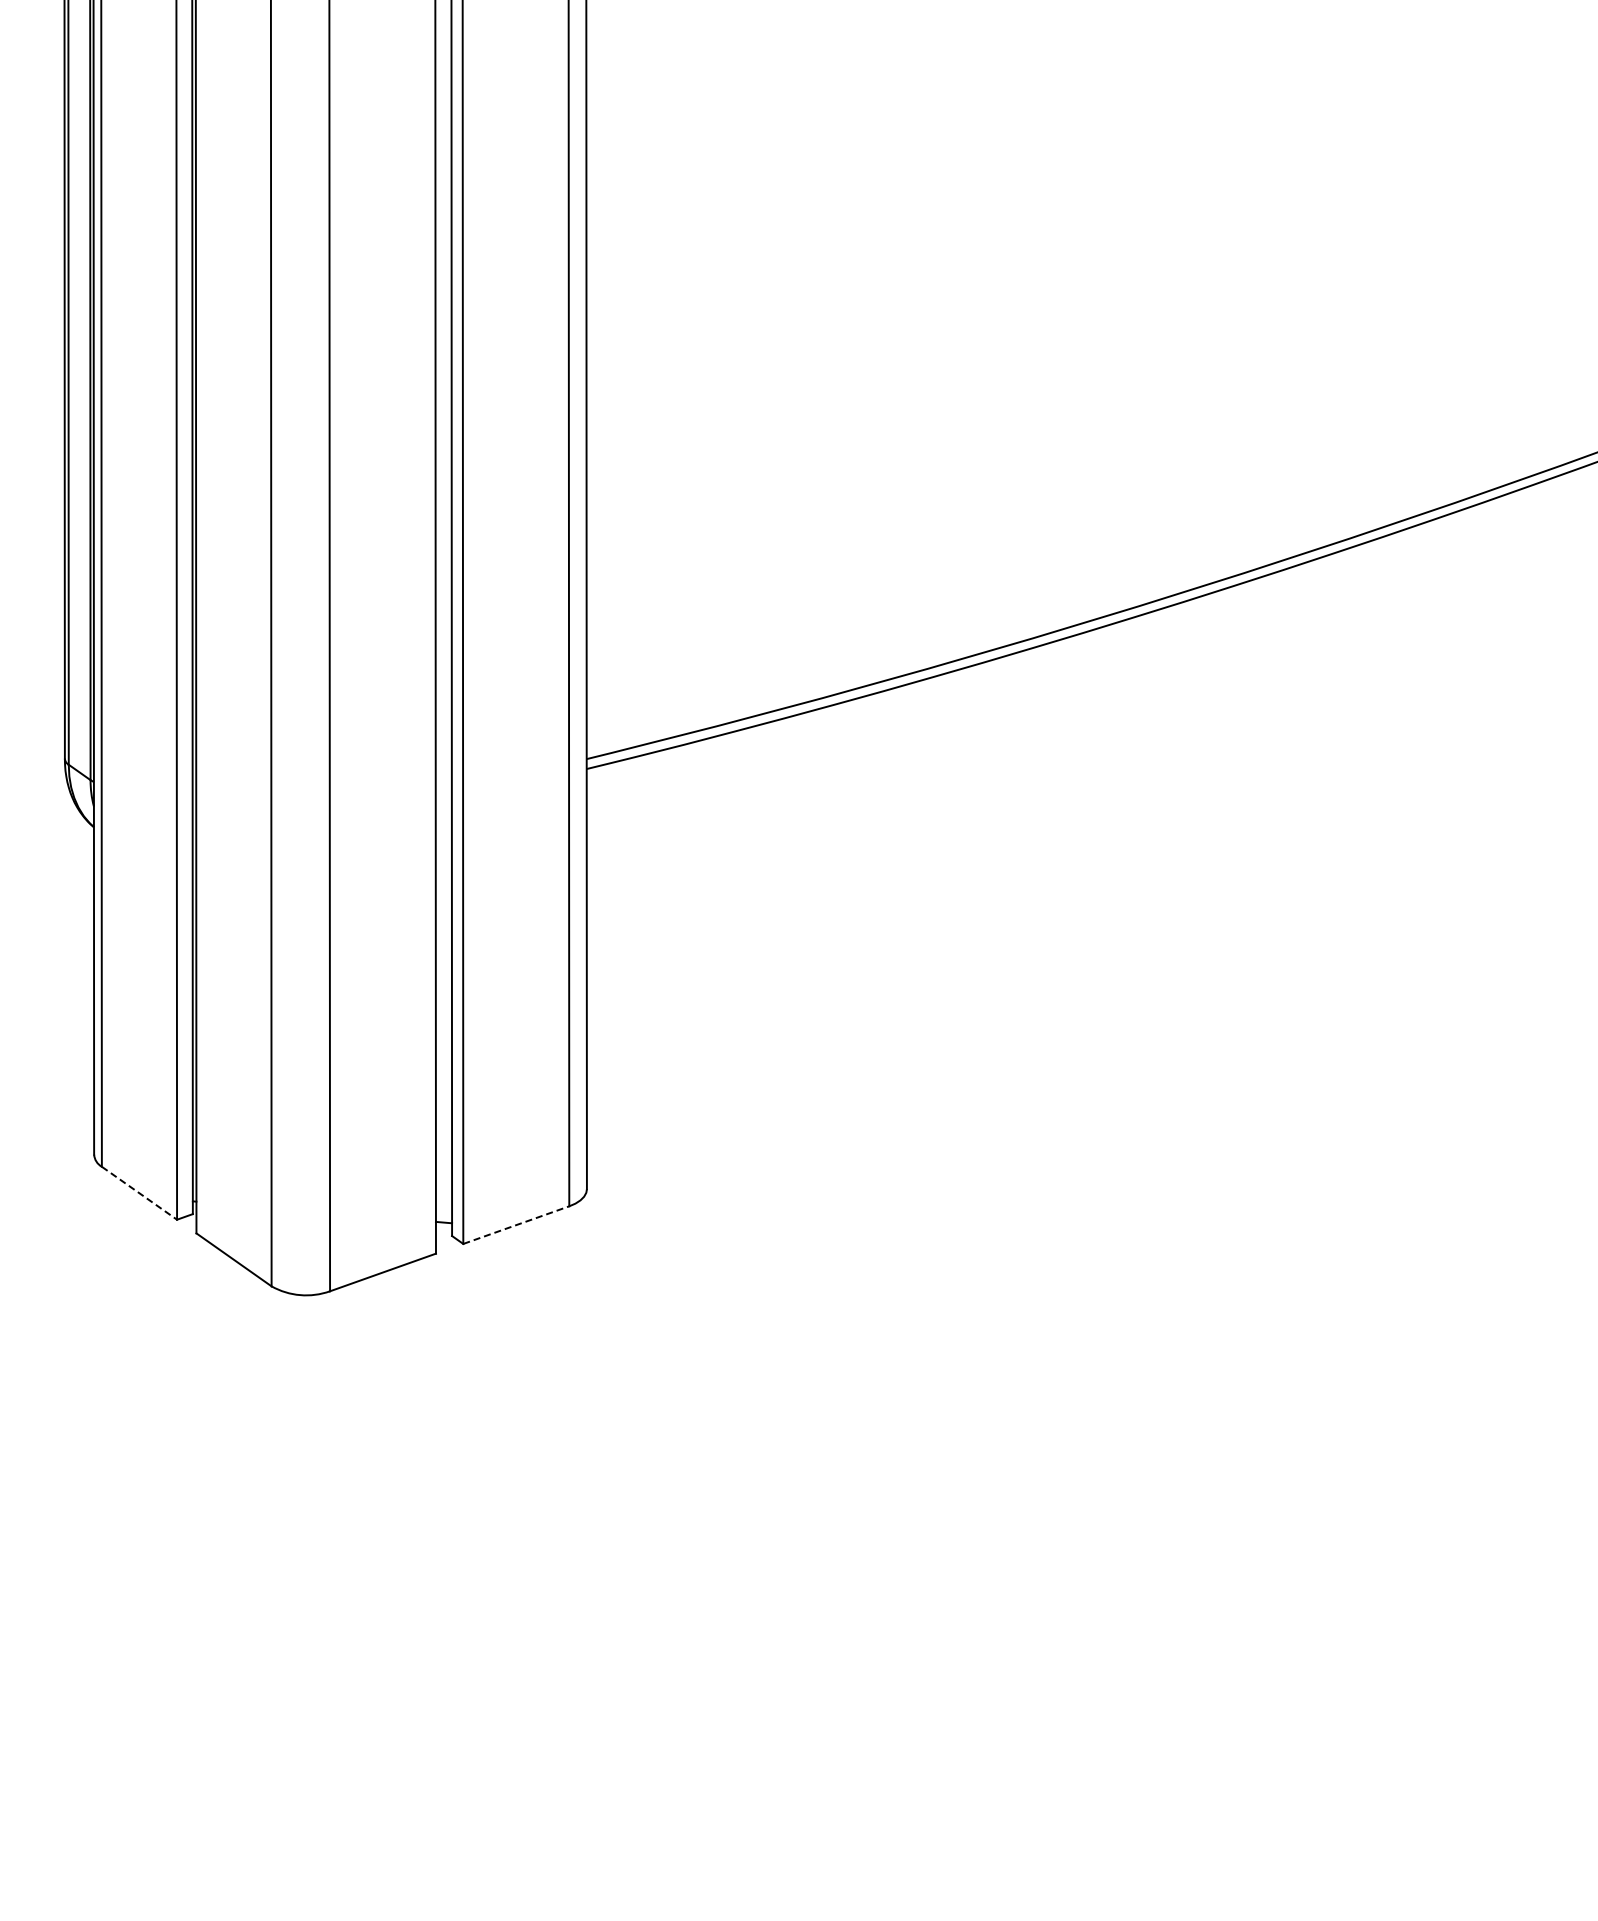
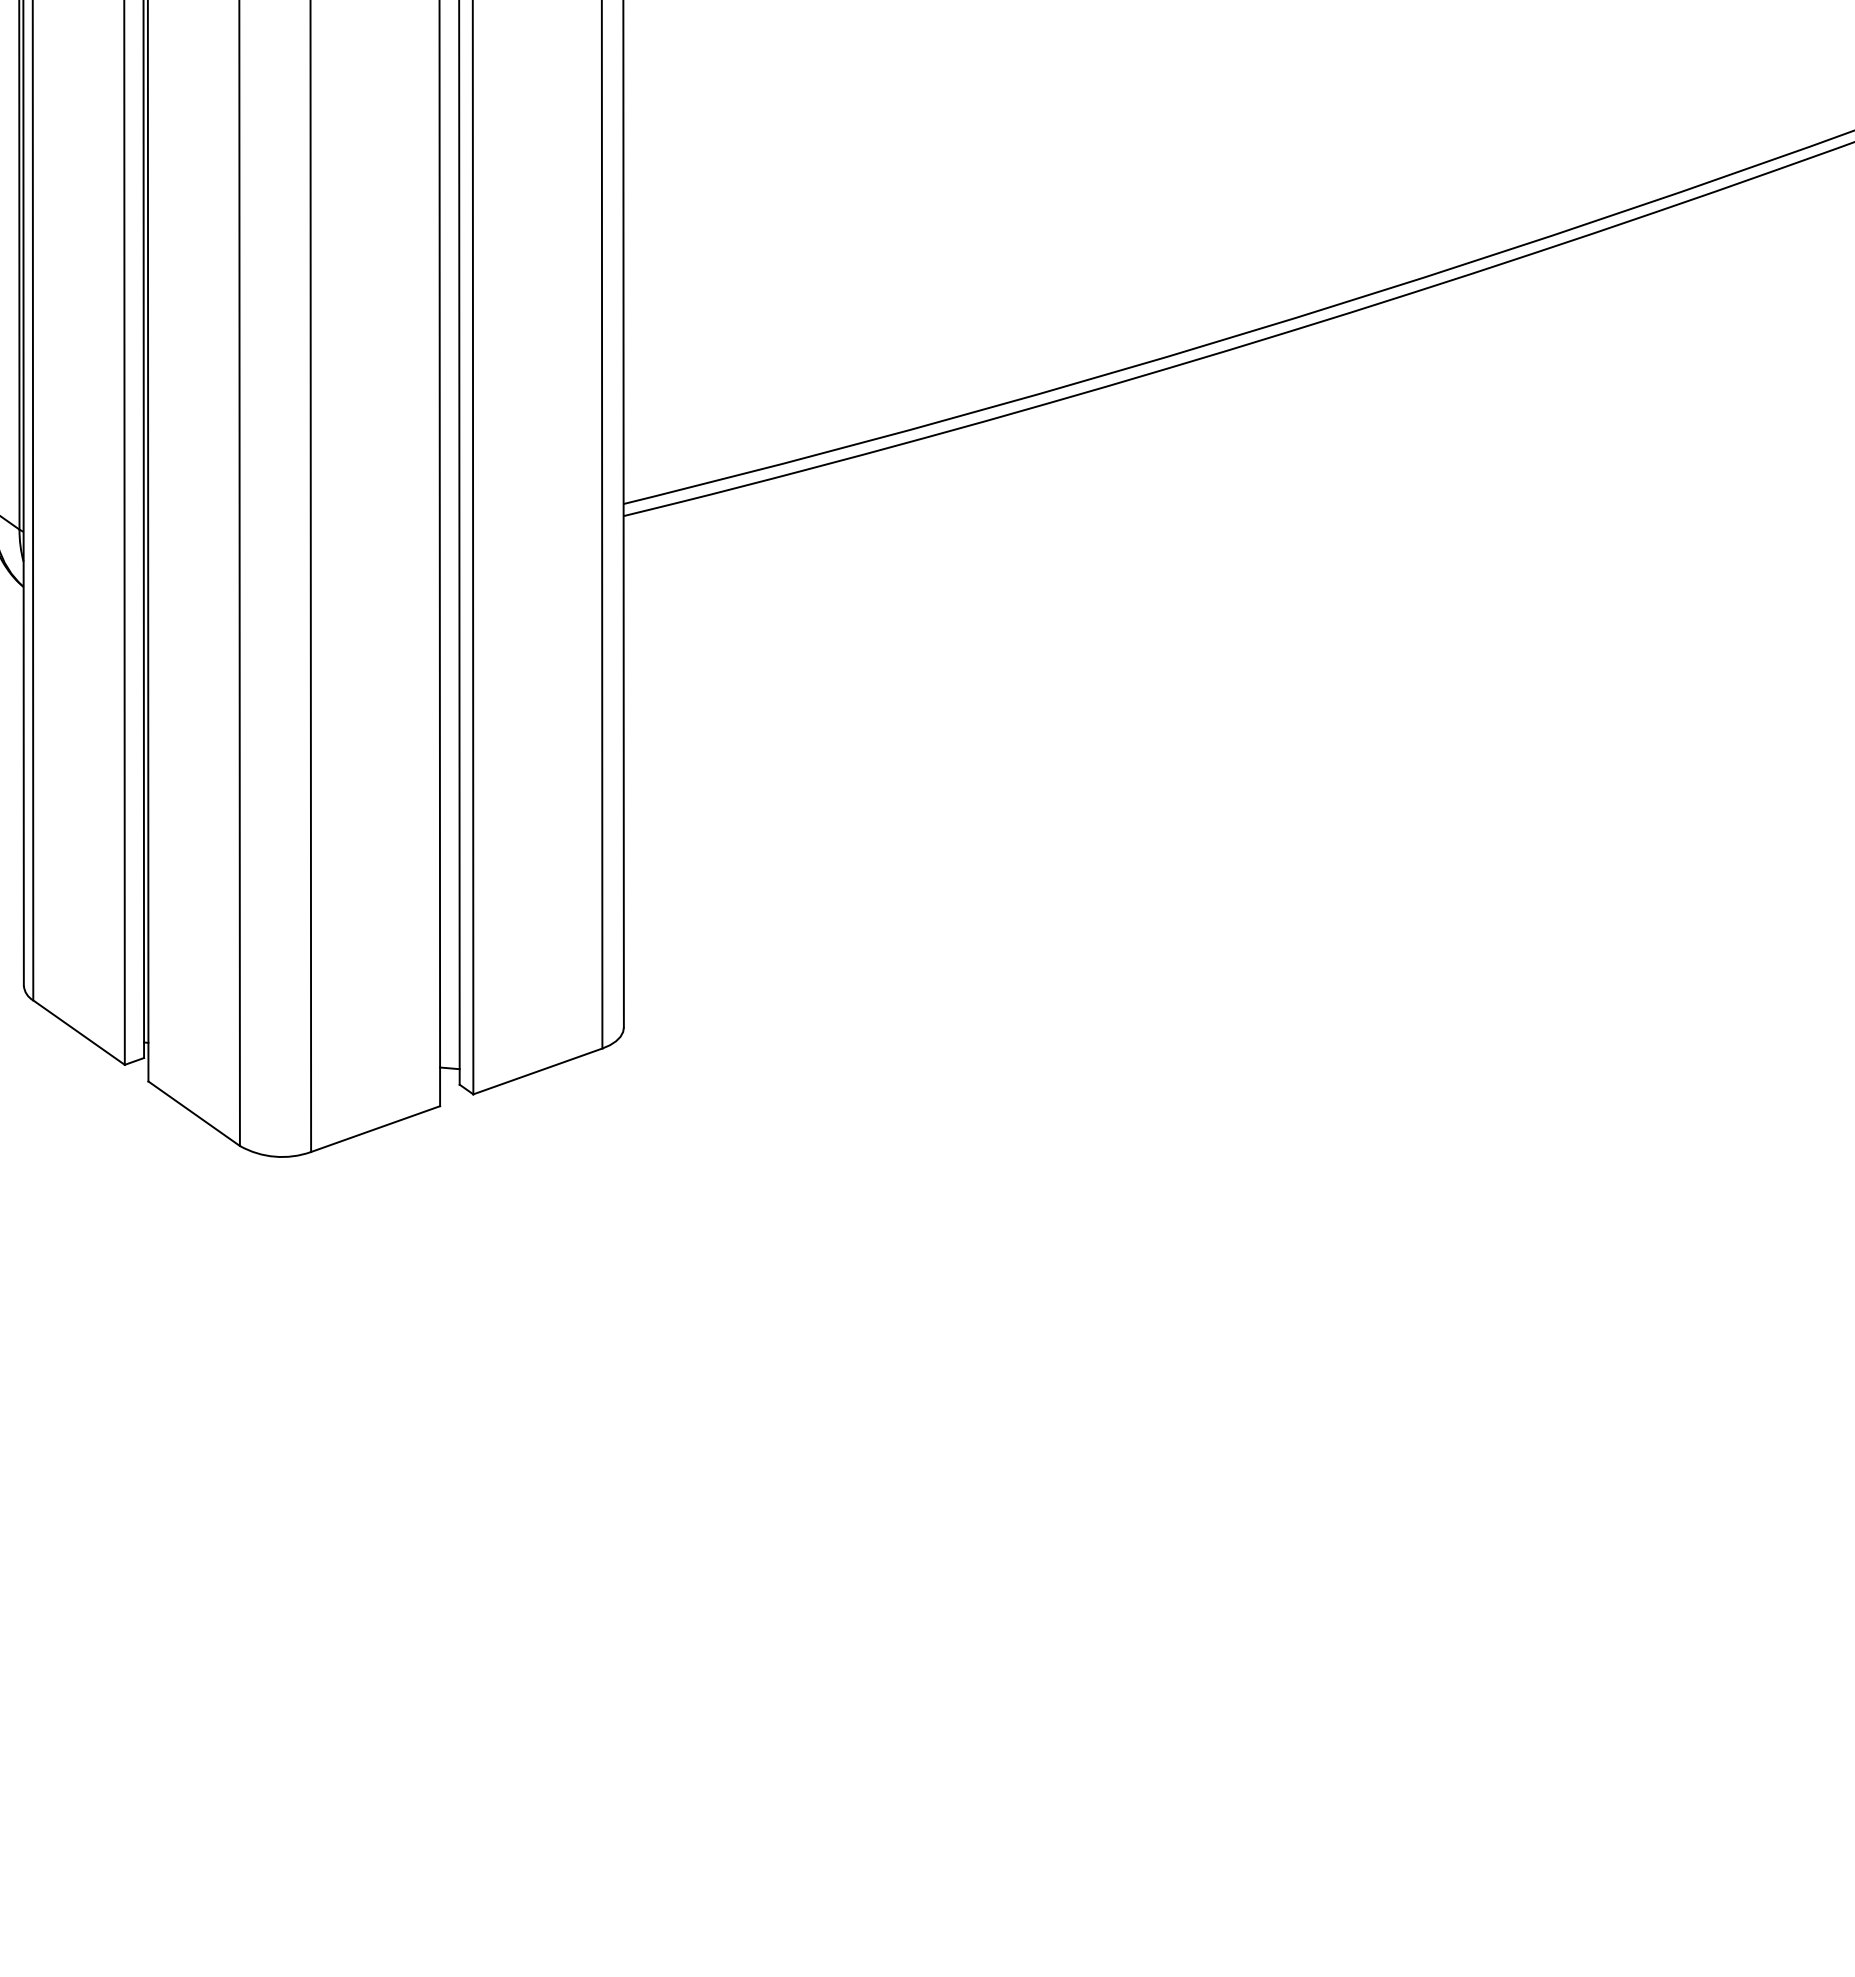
line: (139, 1193) -> (79, 1032), dashed -> solid
line: (516, 1224) -> (538, 1070), dashed -> solid

